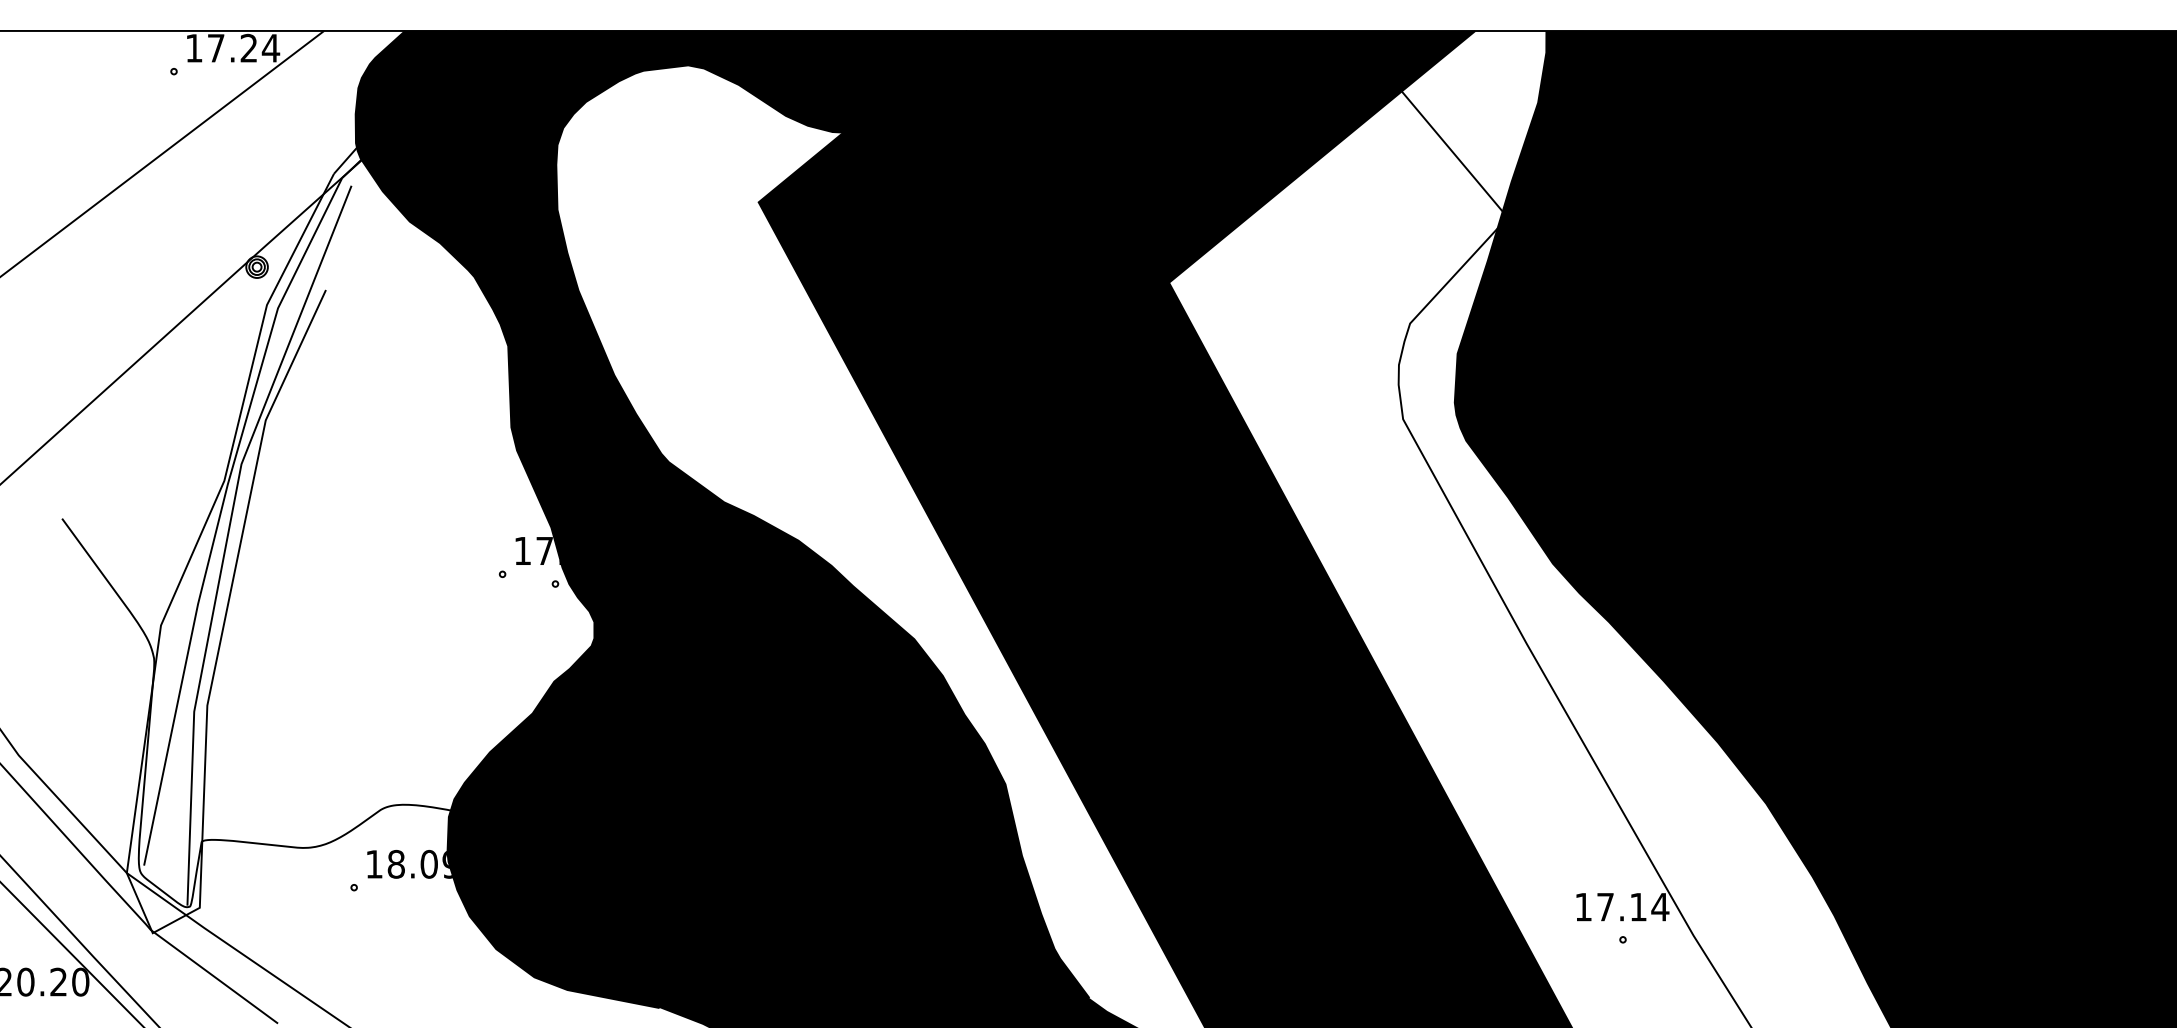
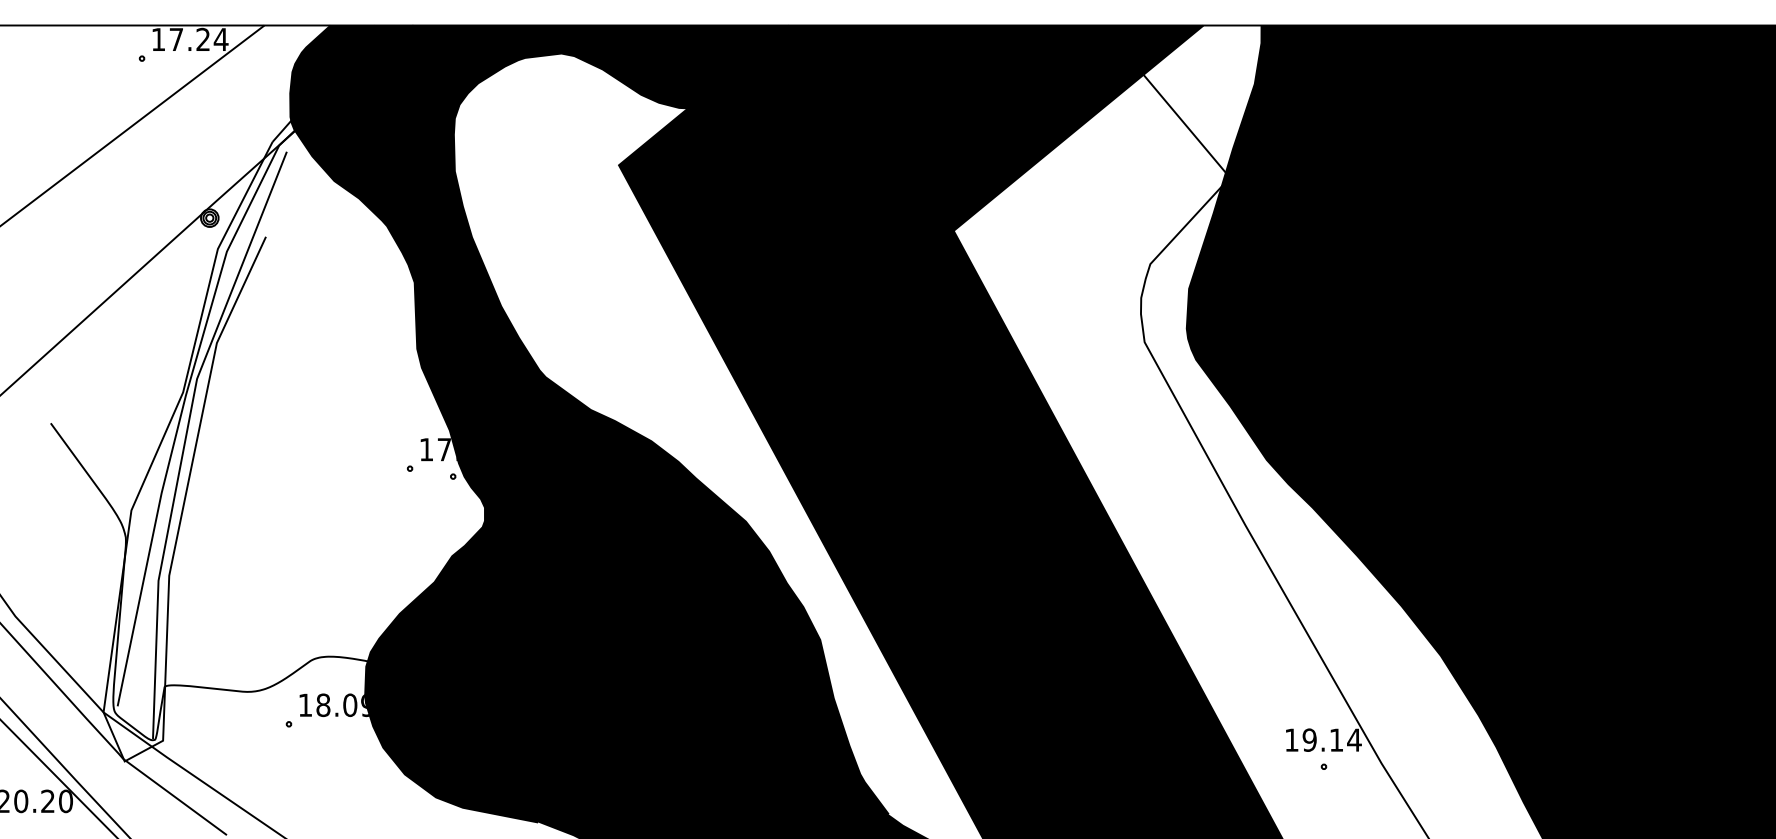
text: (1605, 906) -> (1309, 739), 17.14 -> 19.14

